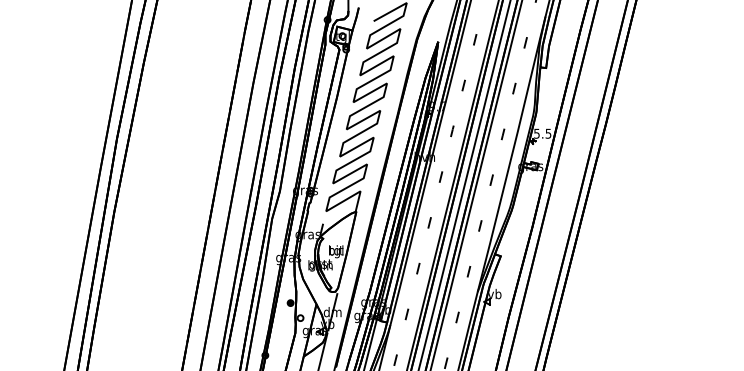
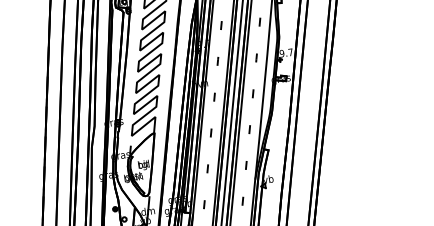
text: (542, 133) -> (286, 52), 5.5 -> 9.7

